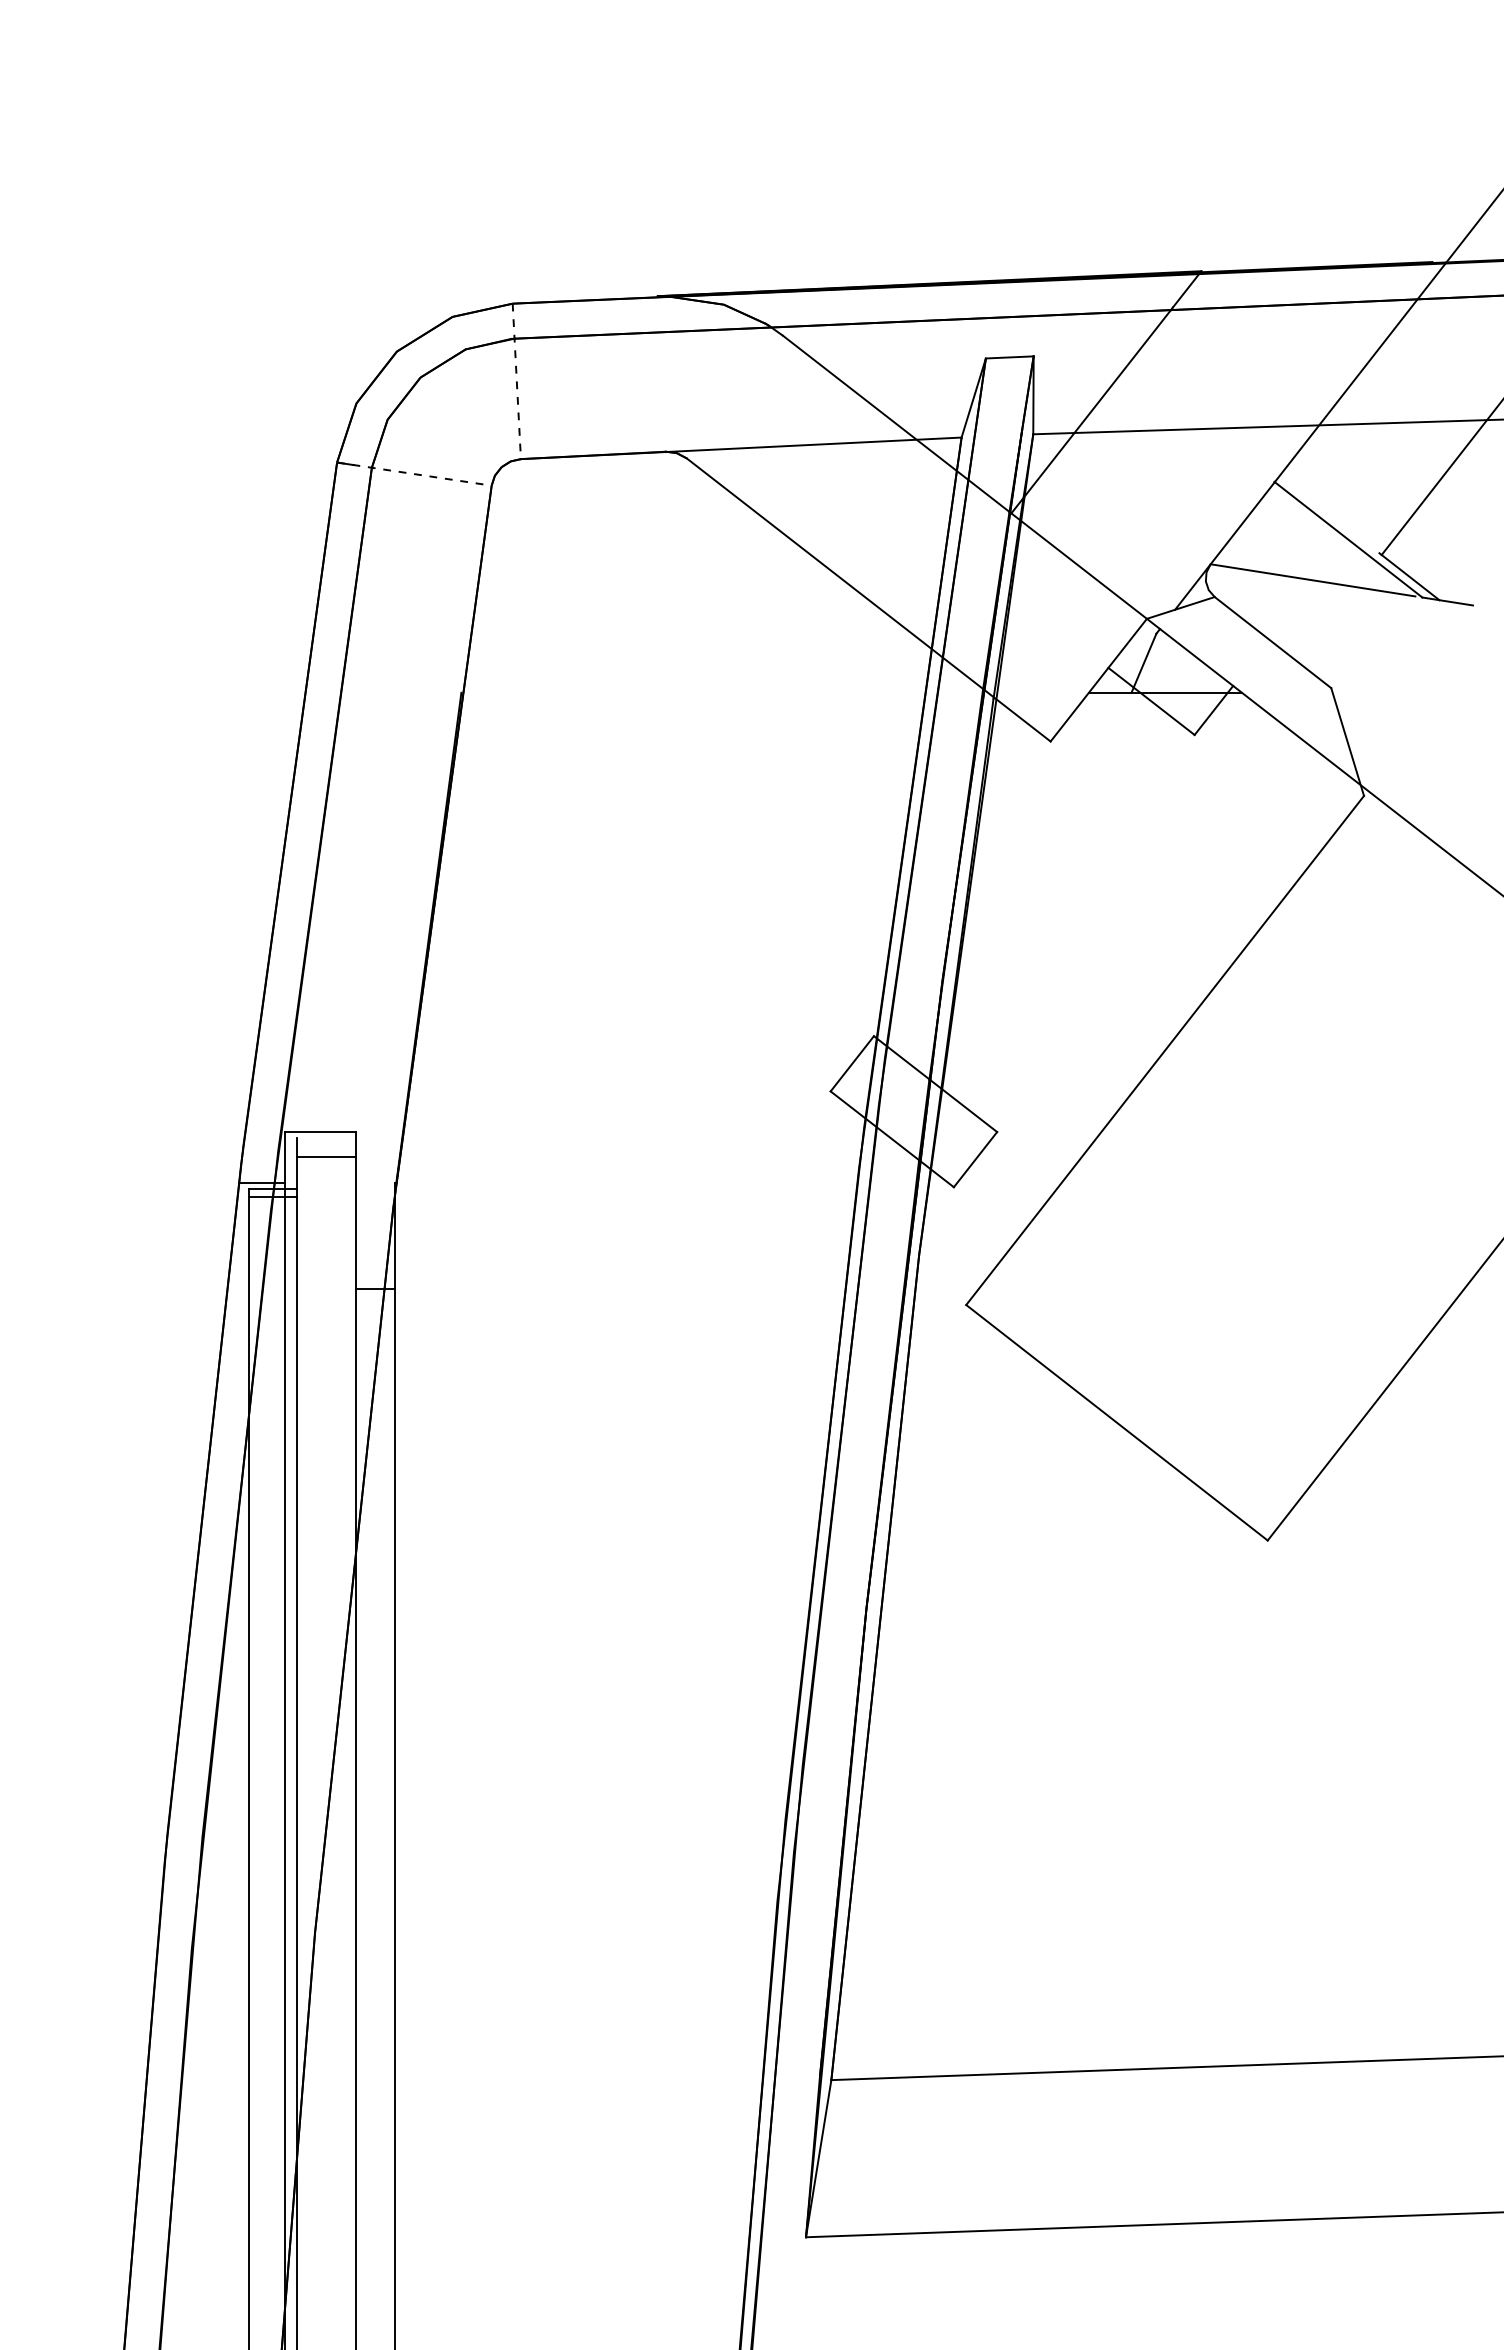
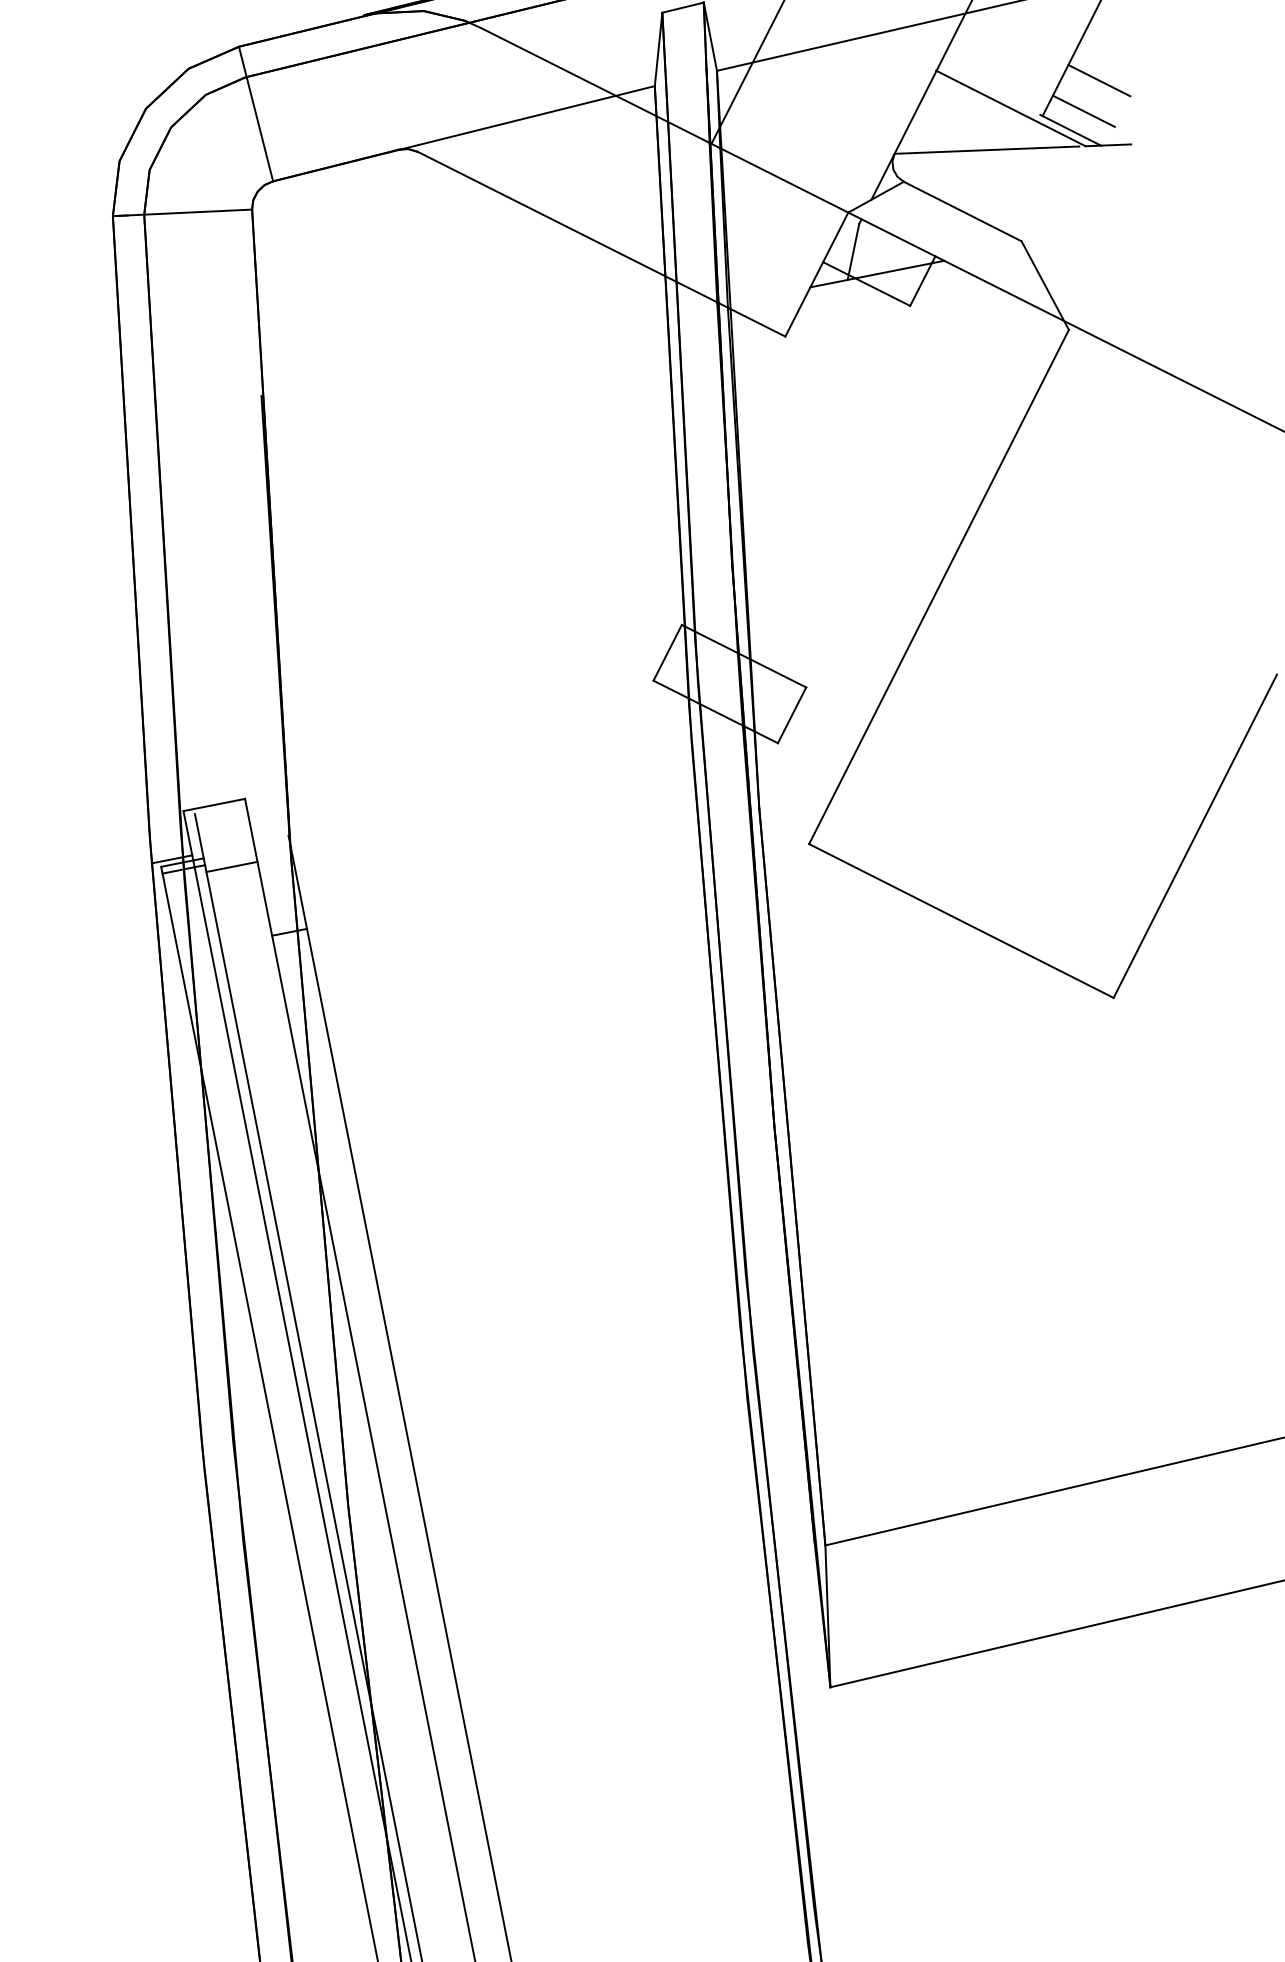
line: (516, 381) -> (255, 114), dashed -> solid
line: (414, 474) -> (182, 213), dashed -> solid
line: (1451, 528) -> (1099, 80), added
line: (1427, 558) -> (1083, 111), added
line: (326, 1157) -> (232, 866), moved

